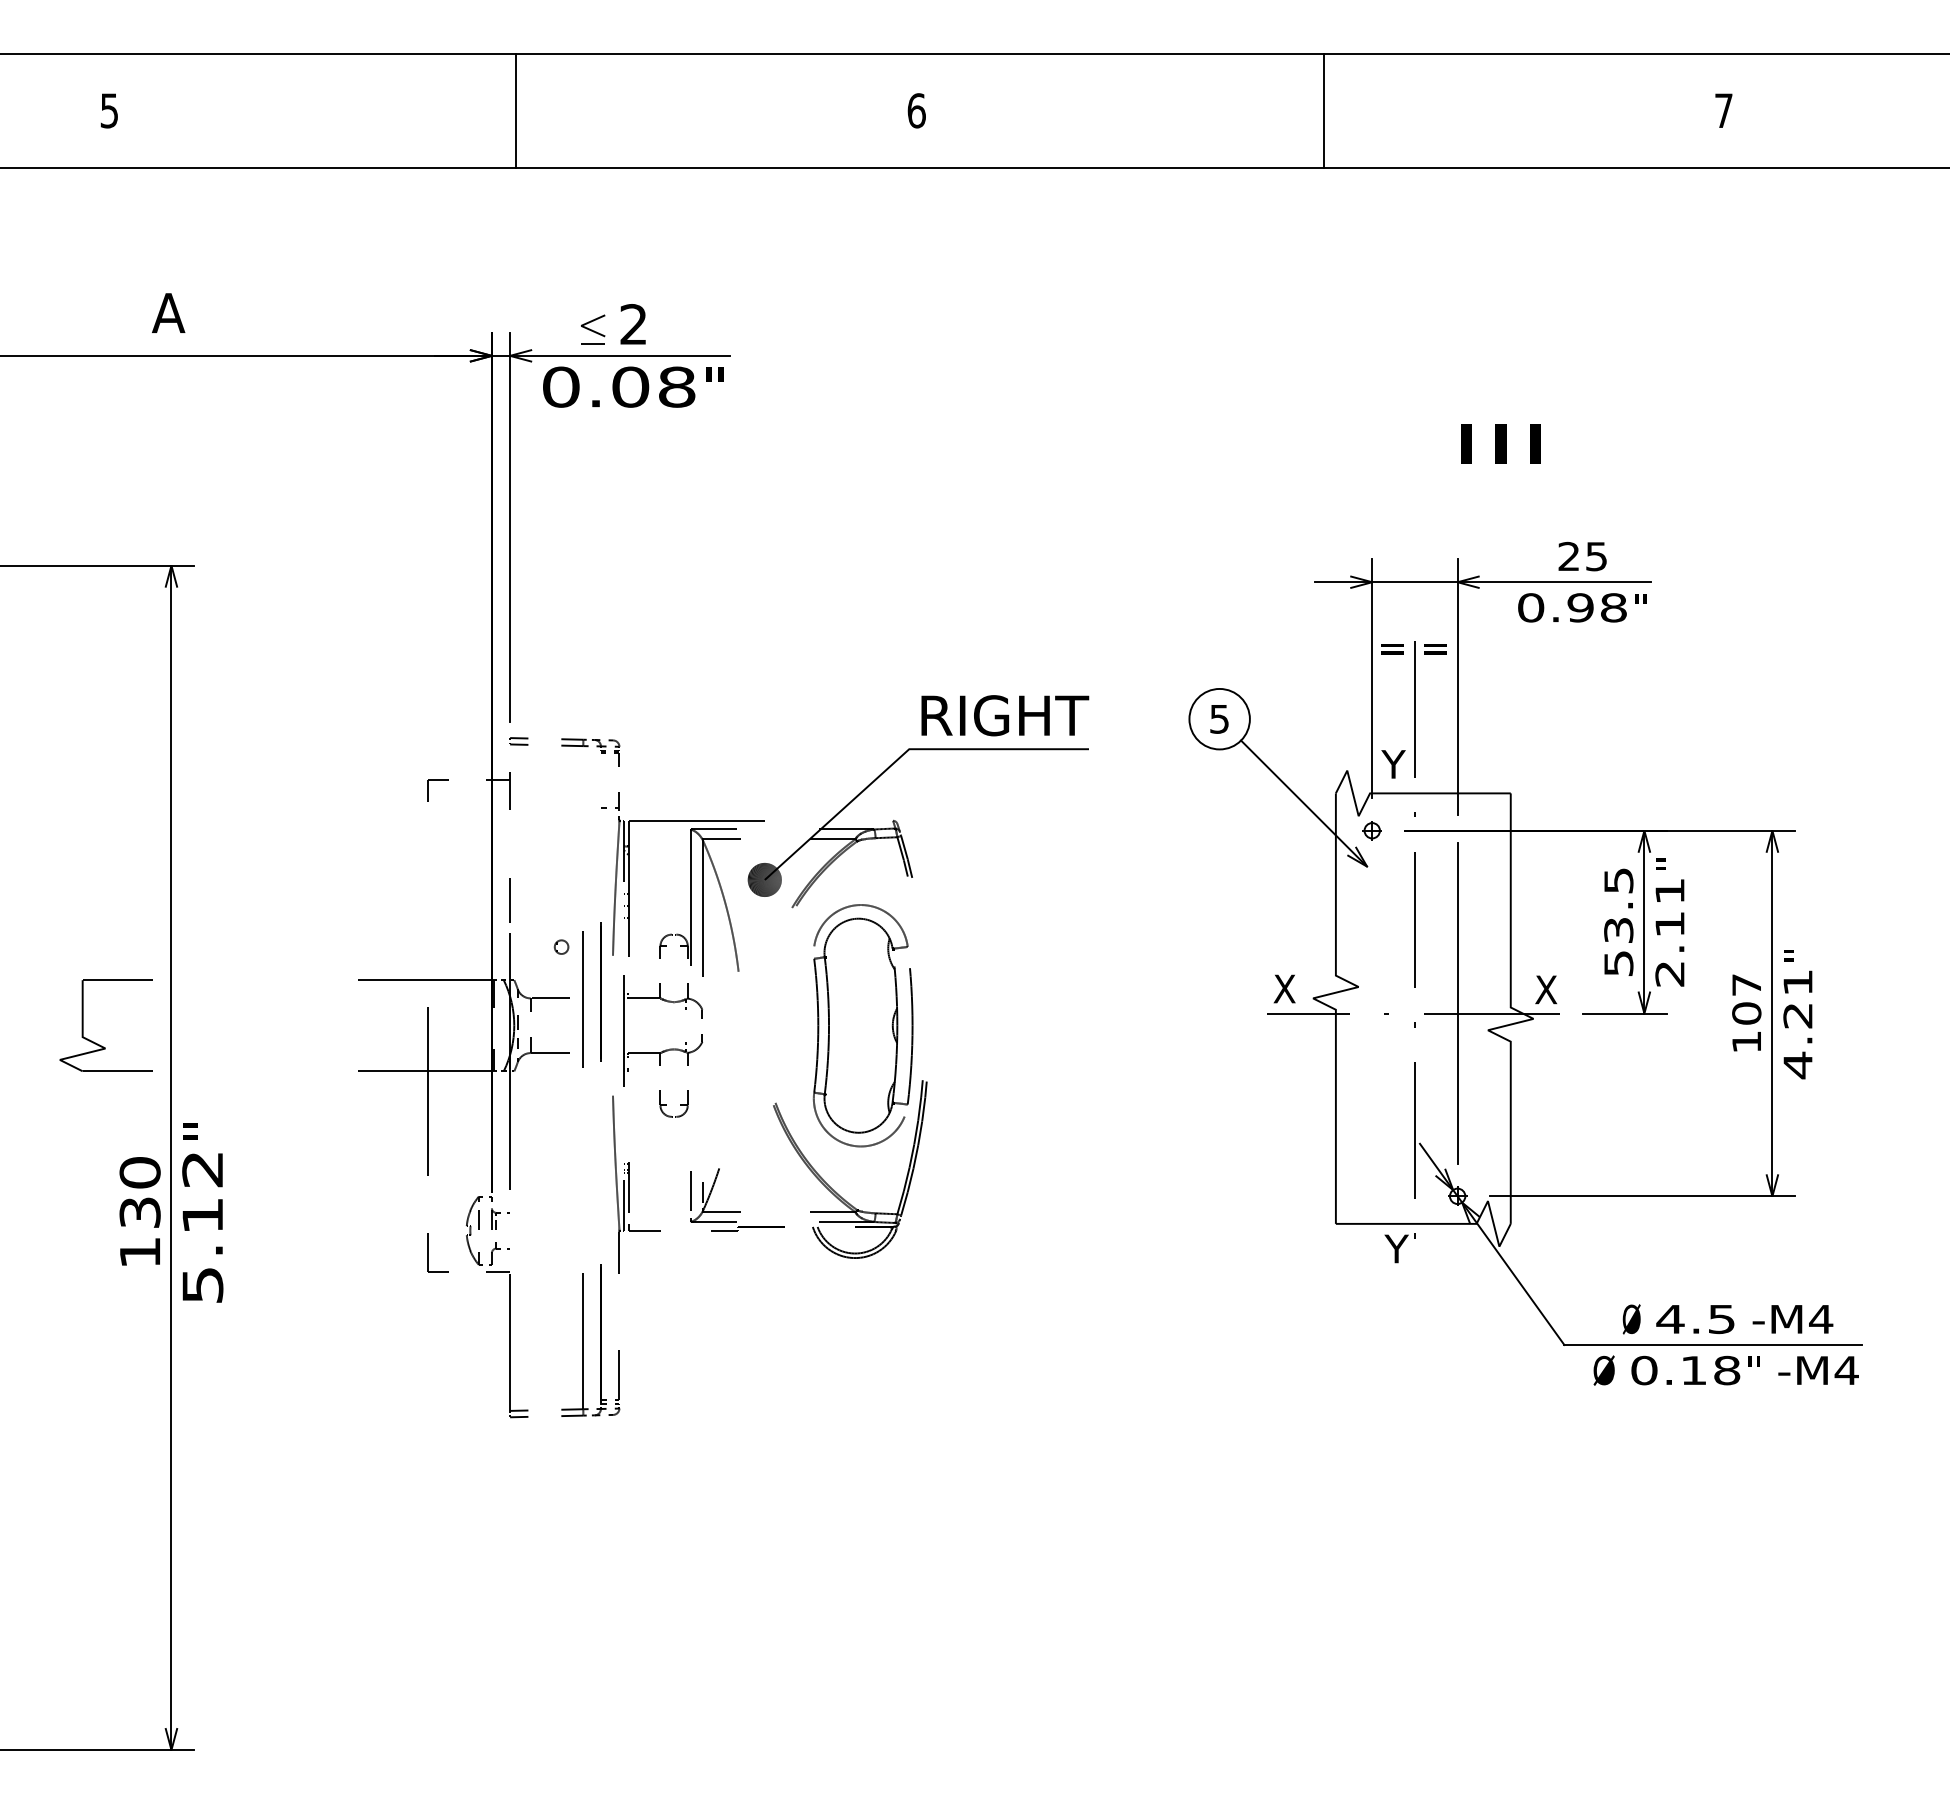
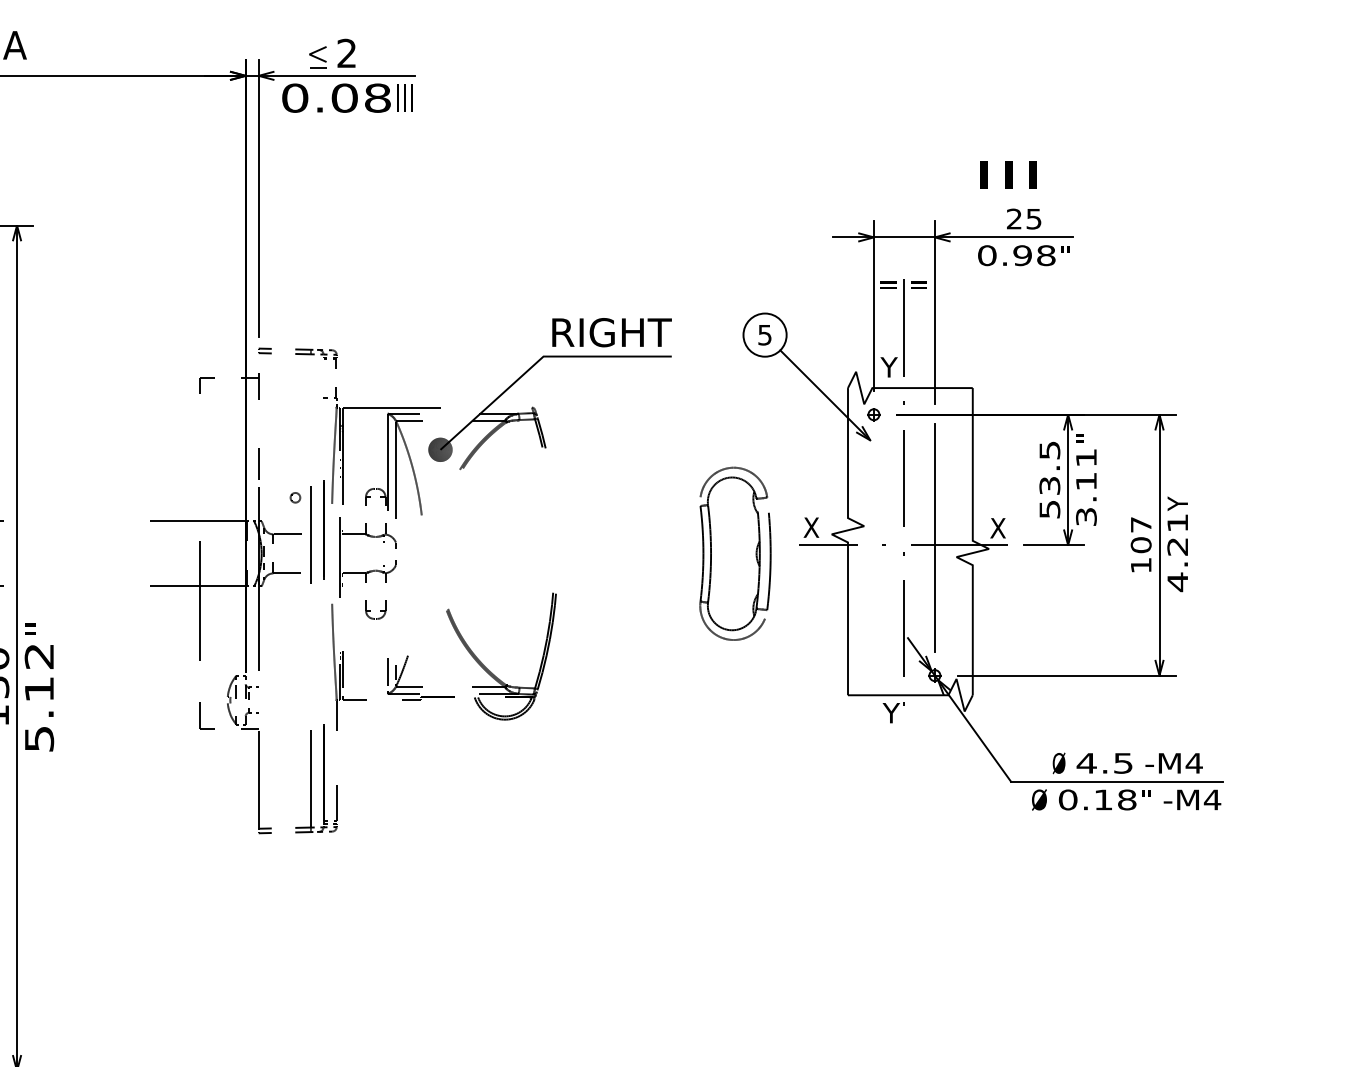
text: (714, 386) -> (404, 97), " -> III
text: (1500, 443) -> (1008, 174), moved
text: (1797, 955) -> (1177, 503), " -> Y
text: (1669, 973) -> (1086, 516), 2.11 -> 3.11
part: (862, 1025) -> (734, 553), moved

